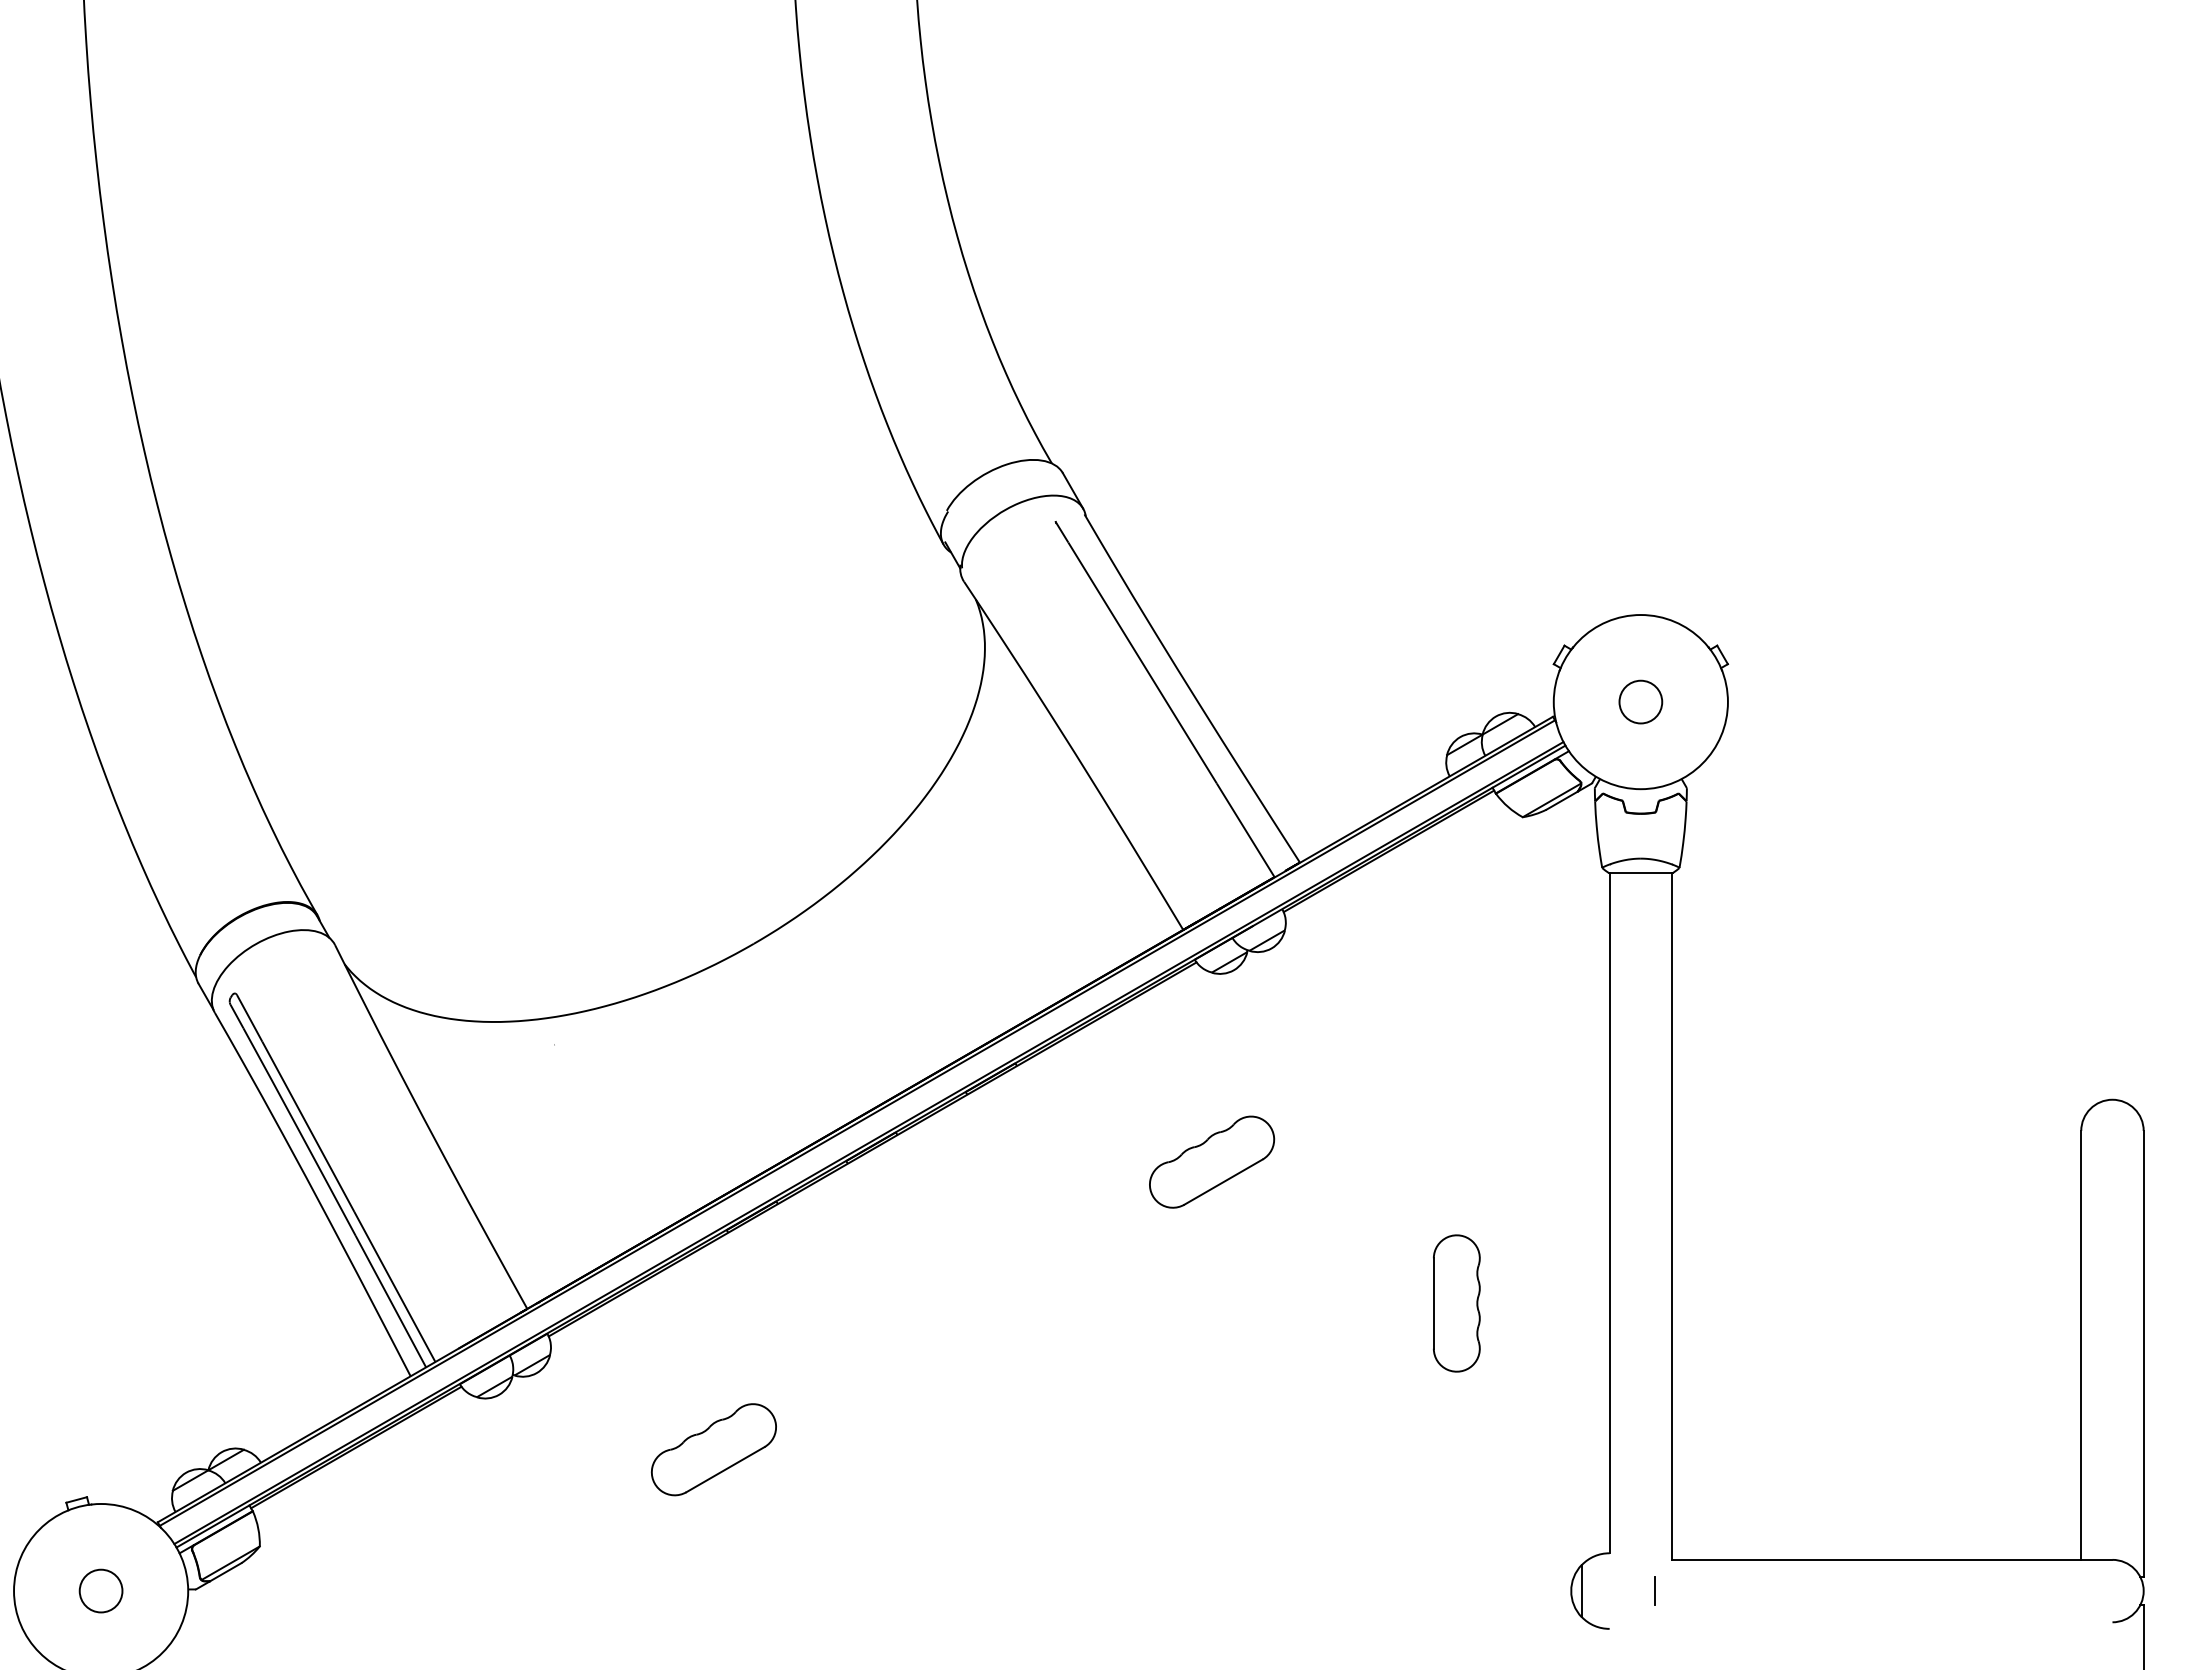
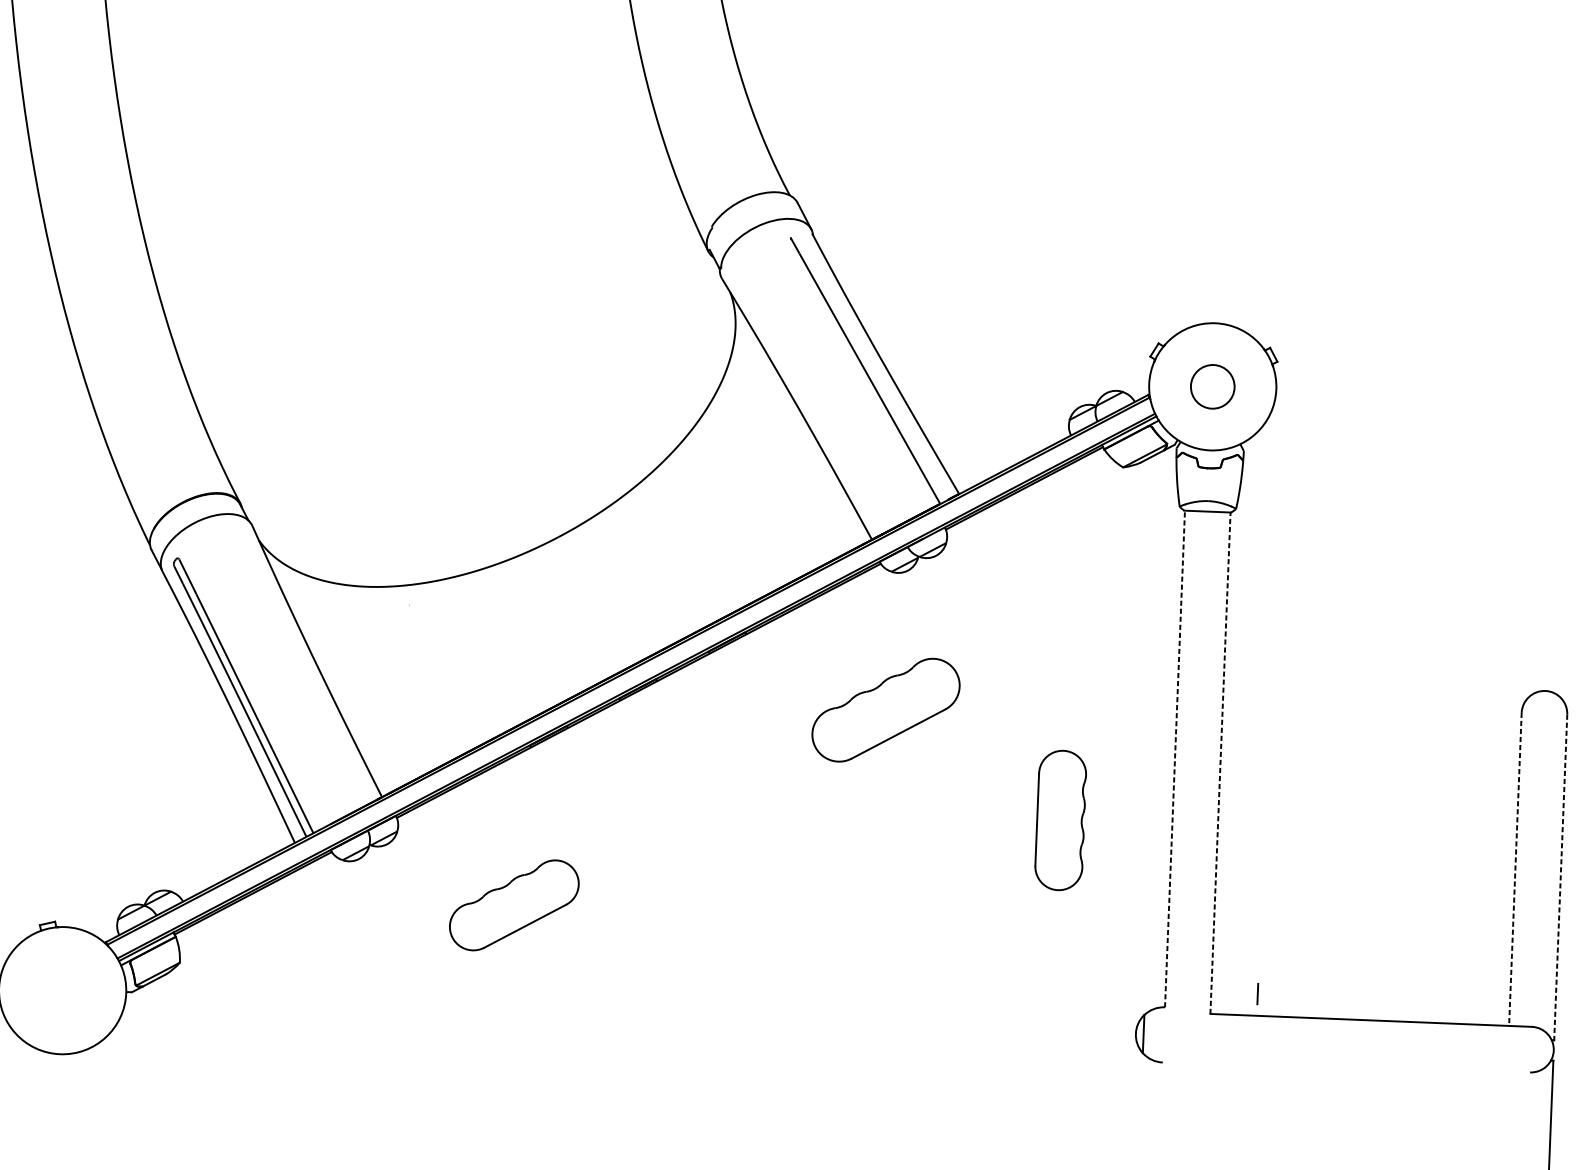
circle: (1640, 701) -> (1212, 386), size x1.4
part: (1212, 1161) -> (886, 709), size x1.6
line: (1609, 1212) -> (1174, 758), solid -> dashed
line: (1672, 1215) -> (1220, 762), solid -> dashed
part: (1456, 1303) -> (1060, 820), size x1.4
line: (2081, 1345) -> (1515, 869), solid -> dashed
line: (2143, 1354) -> (1560, 877), solid -> dashed
part: (713, 1449) -> (513, 905), size x1.4
circle: (100, 1590) -> (62, 990), removed
line: (1654, 1590) -> (1257, 993), moved

